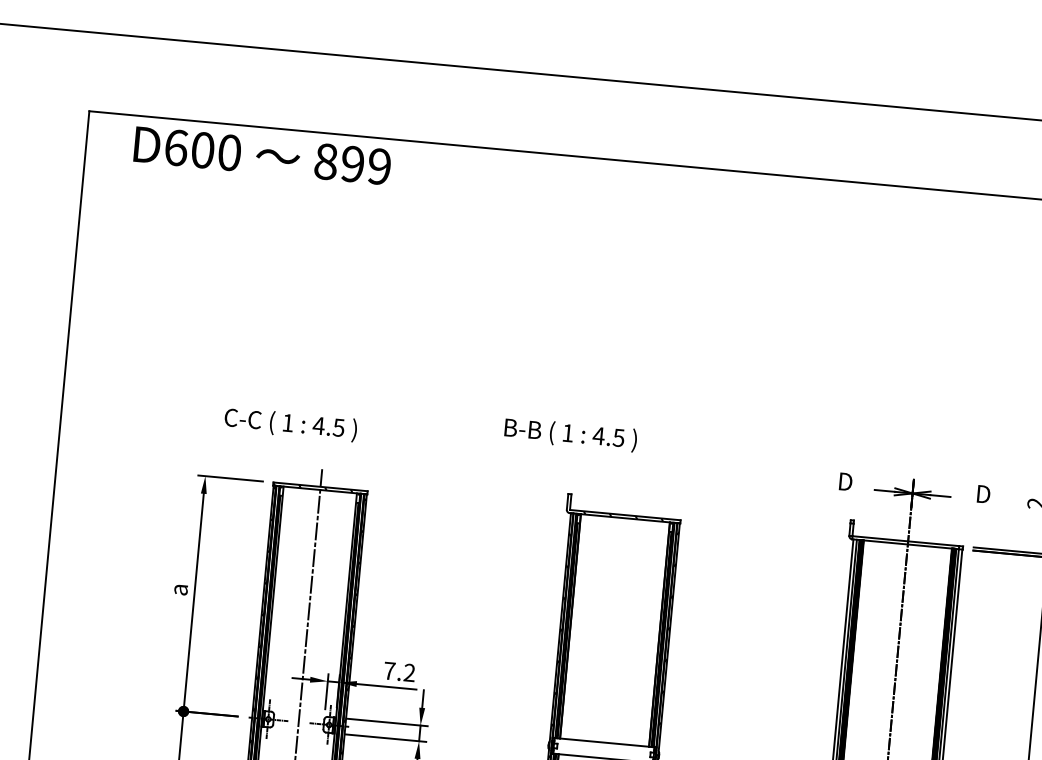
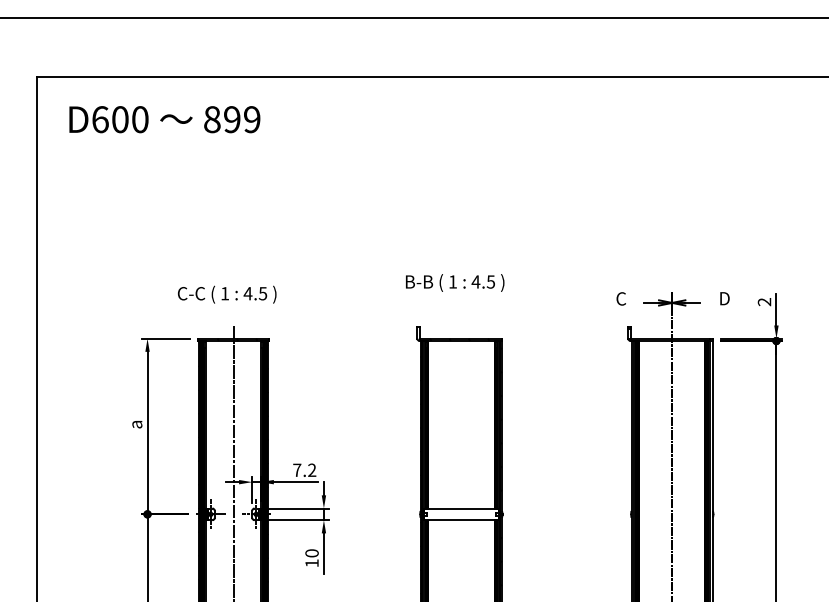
text: (262, 155) -> (164, 119), moved
text: (291, 424) -> (227, 294), moved
text: (571, 434) -> (455, 282), moved
text: (845, 481) -> (621, 298), D -> C

